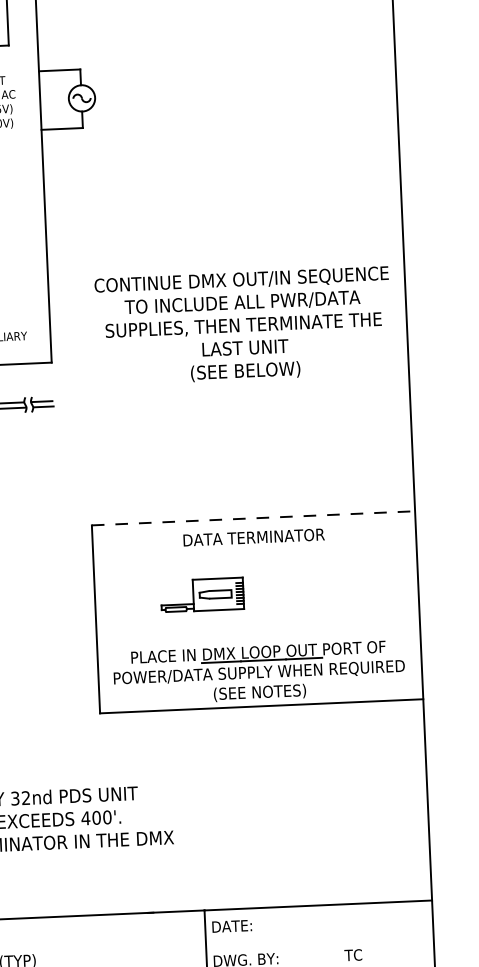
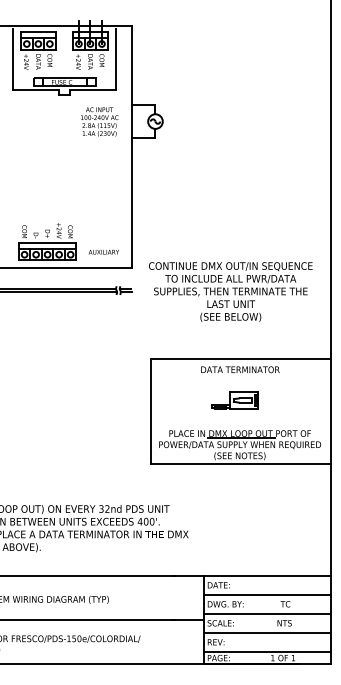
text: (243, 325) -> (230, 291), moved
line: (253, 519) -> (240, 359), dashed -> solid
part: (200, 595) -> (234, 400), moved
line: (318, 939) -> (266, 594), added

